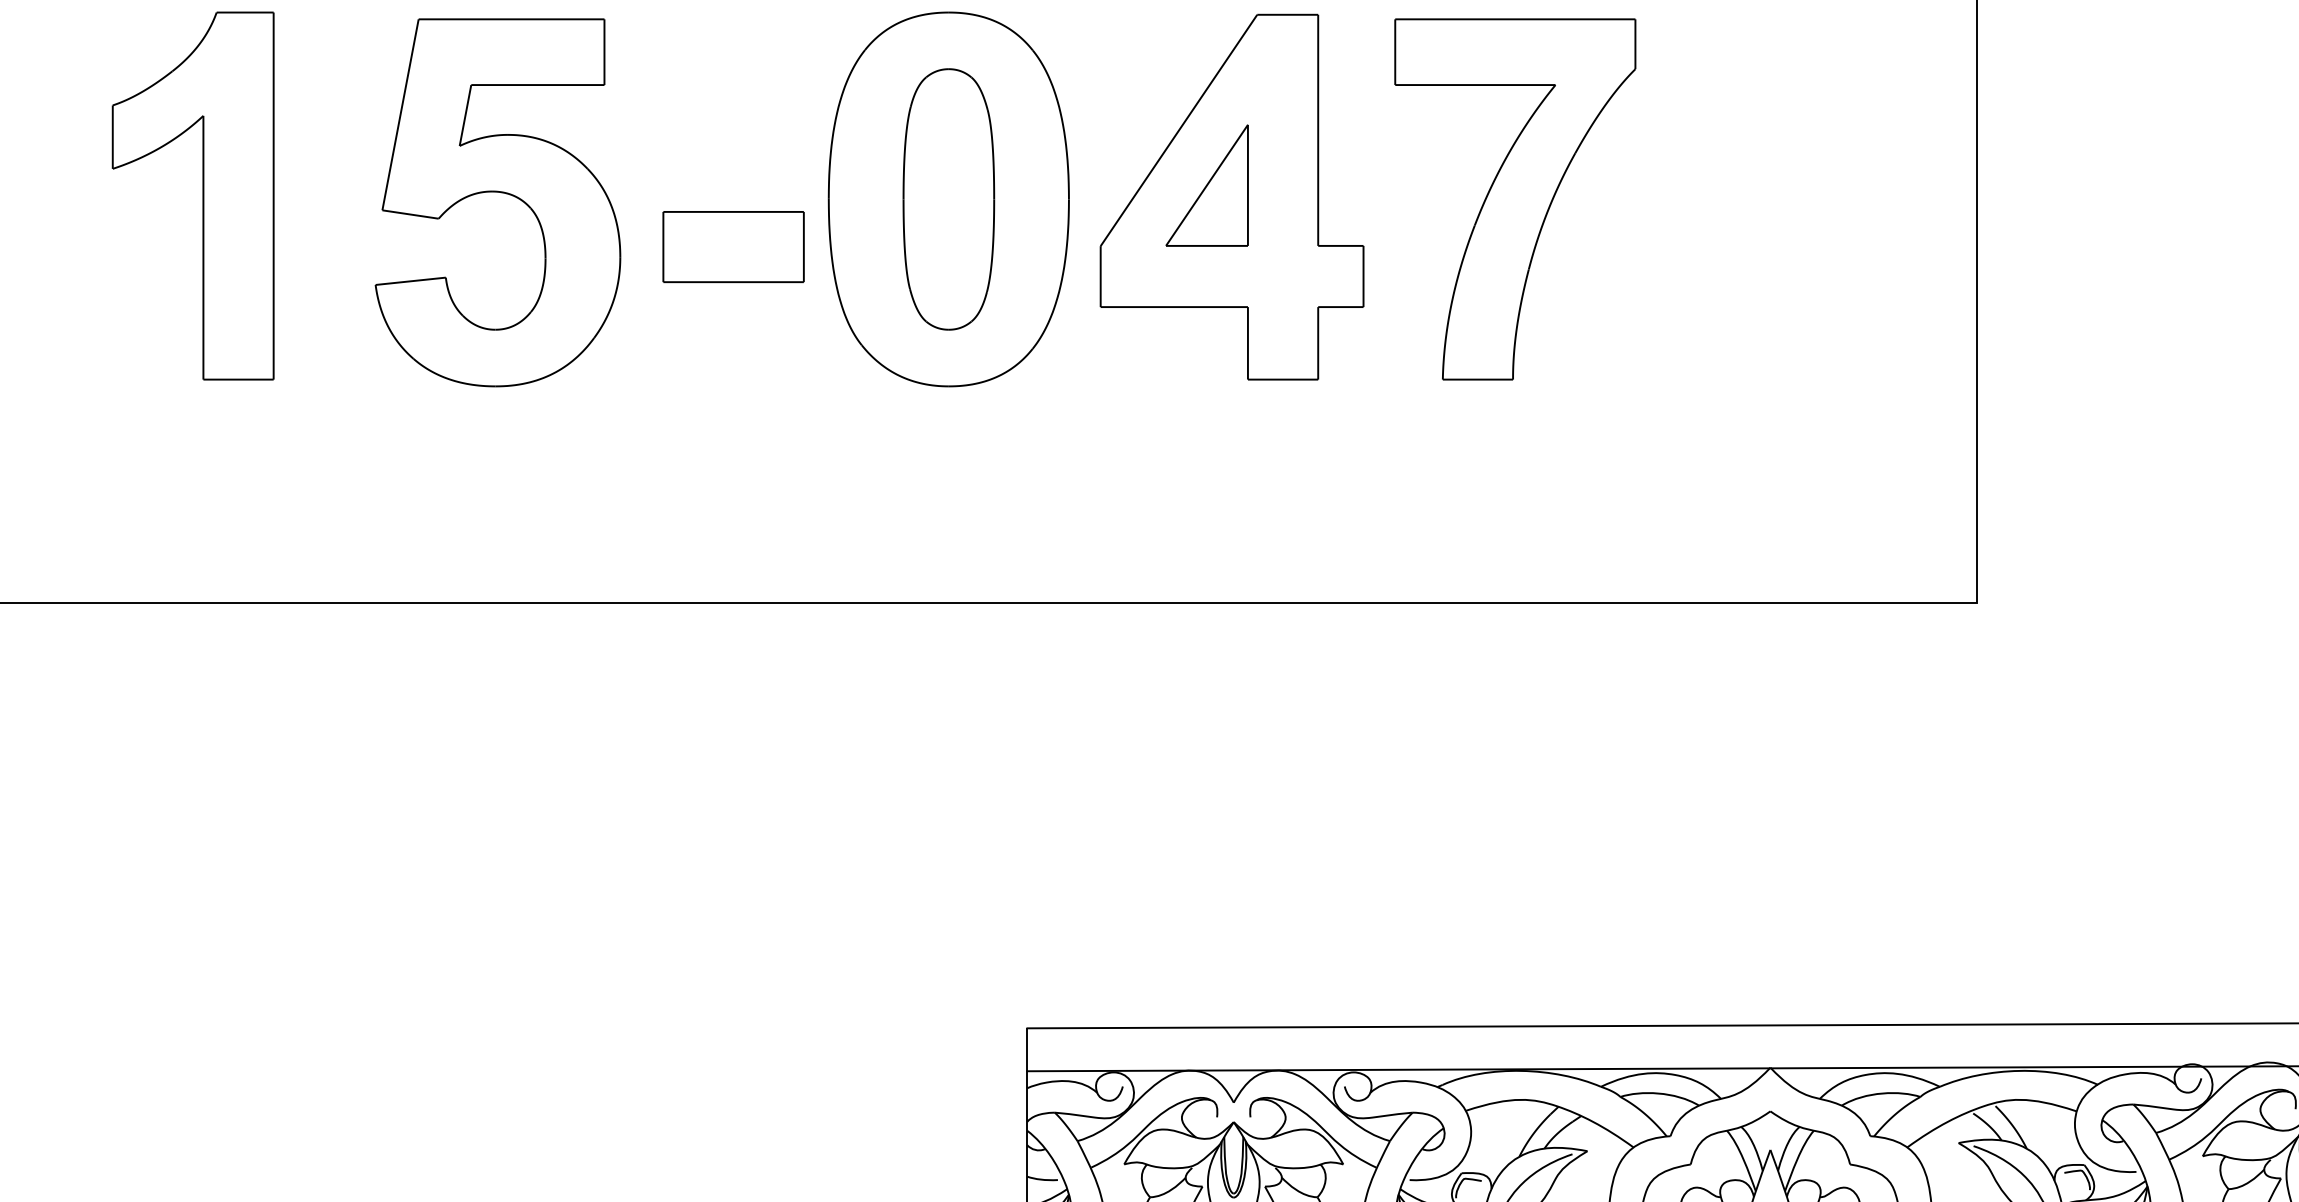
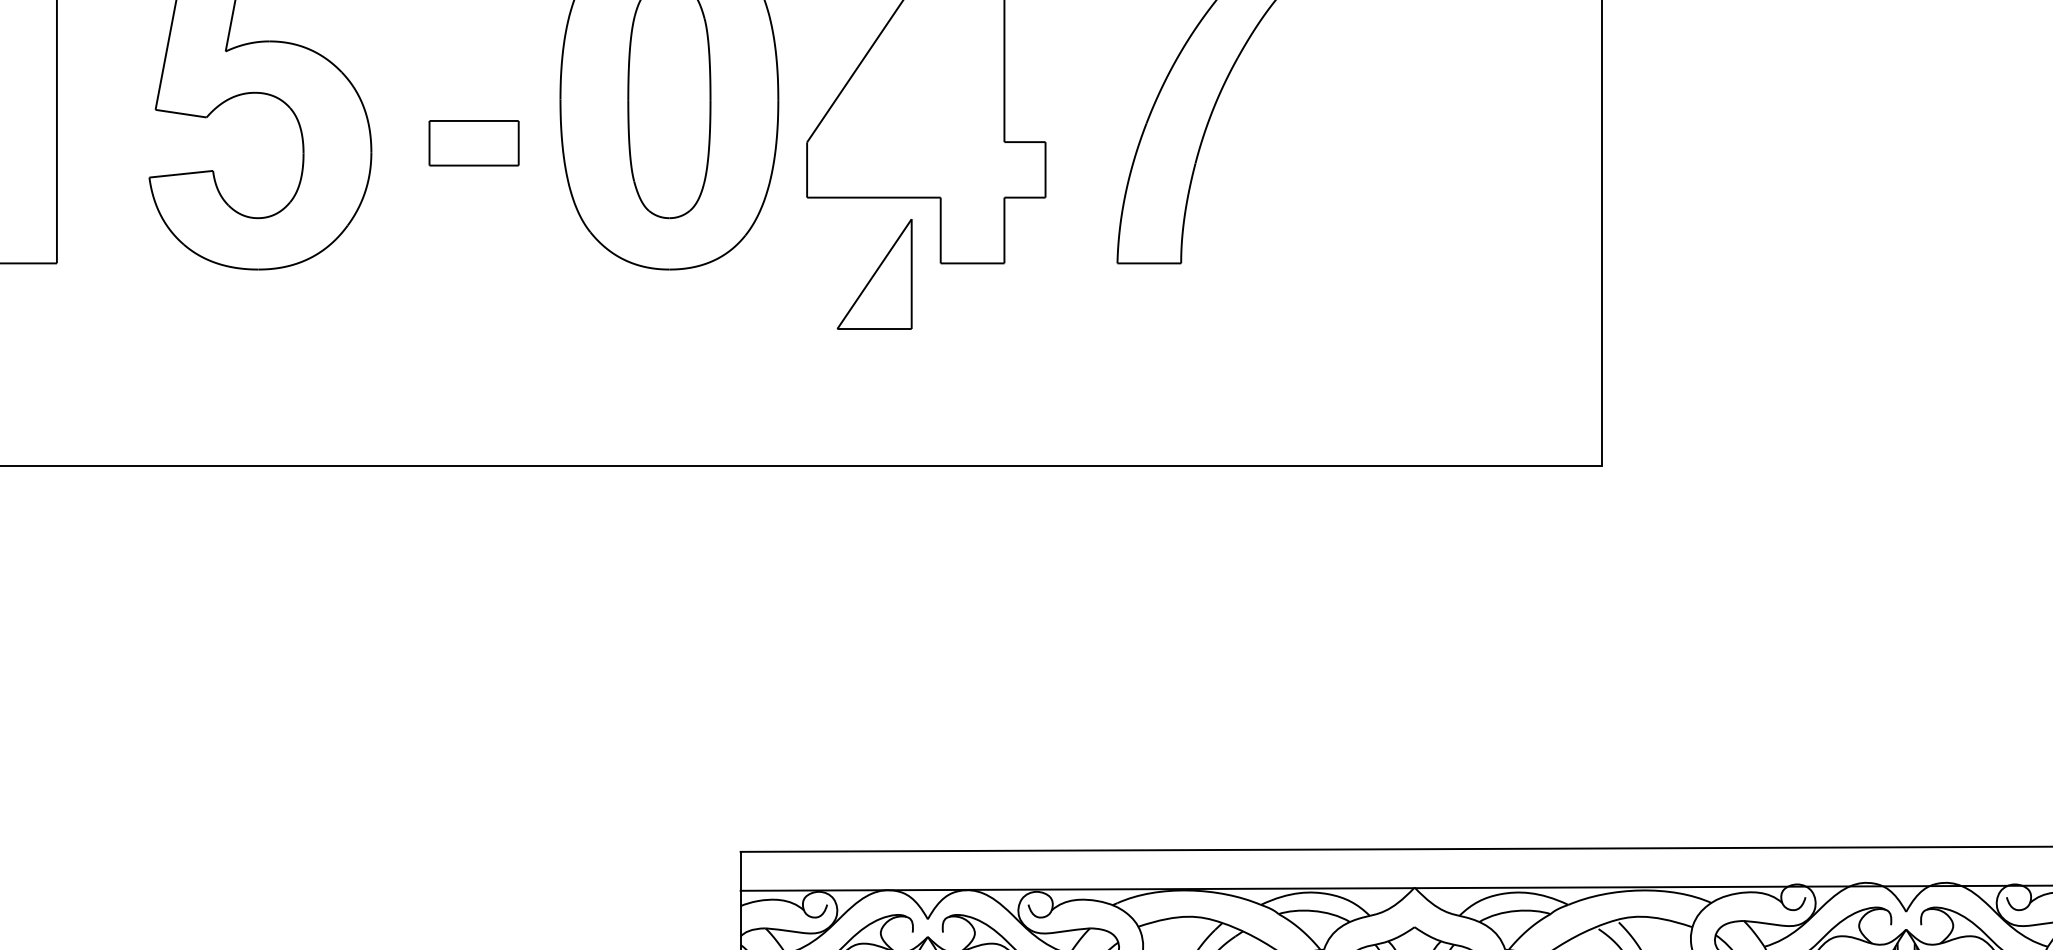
part: (1206, 185) -> (874, 274), moved
part: (733, 247) -> (474, 143), size x0.7

